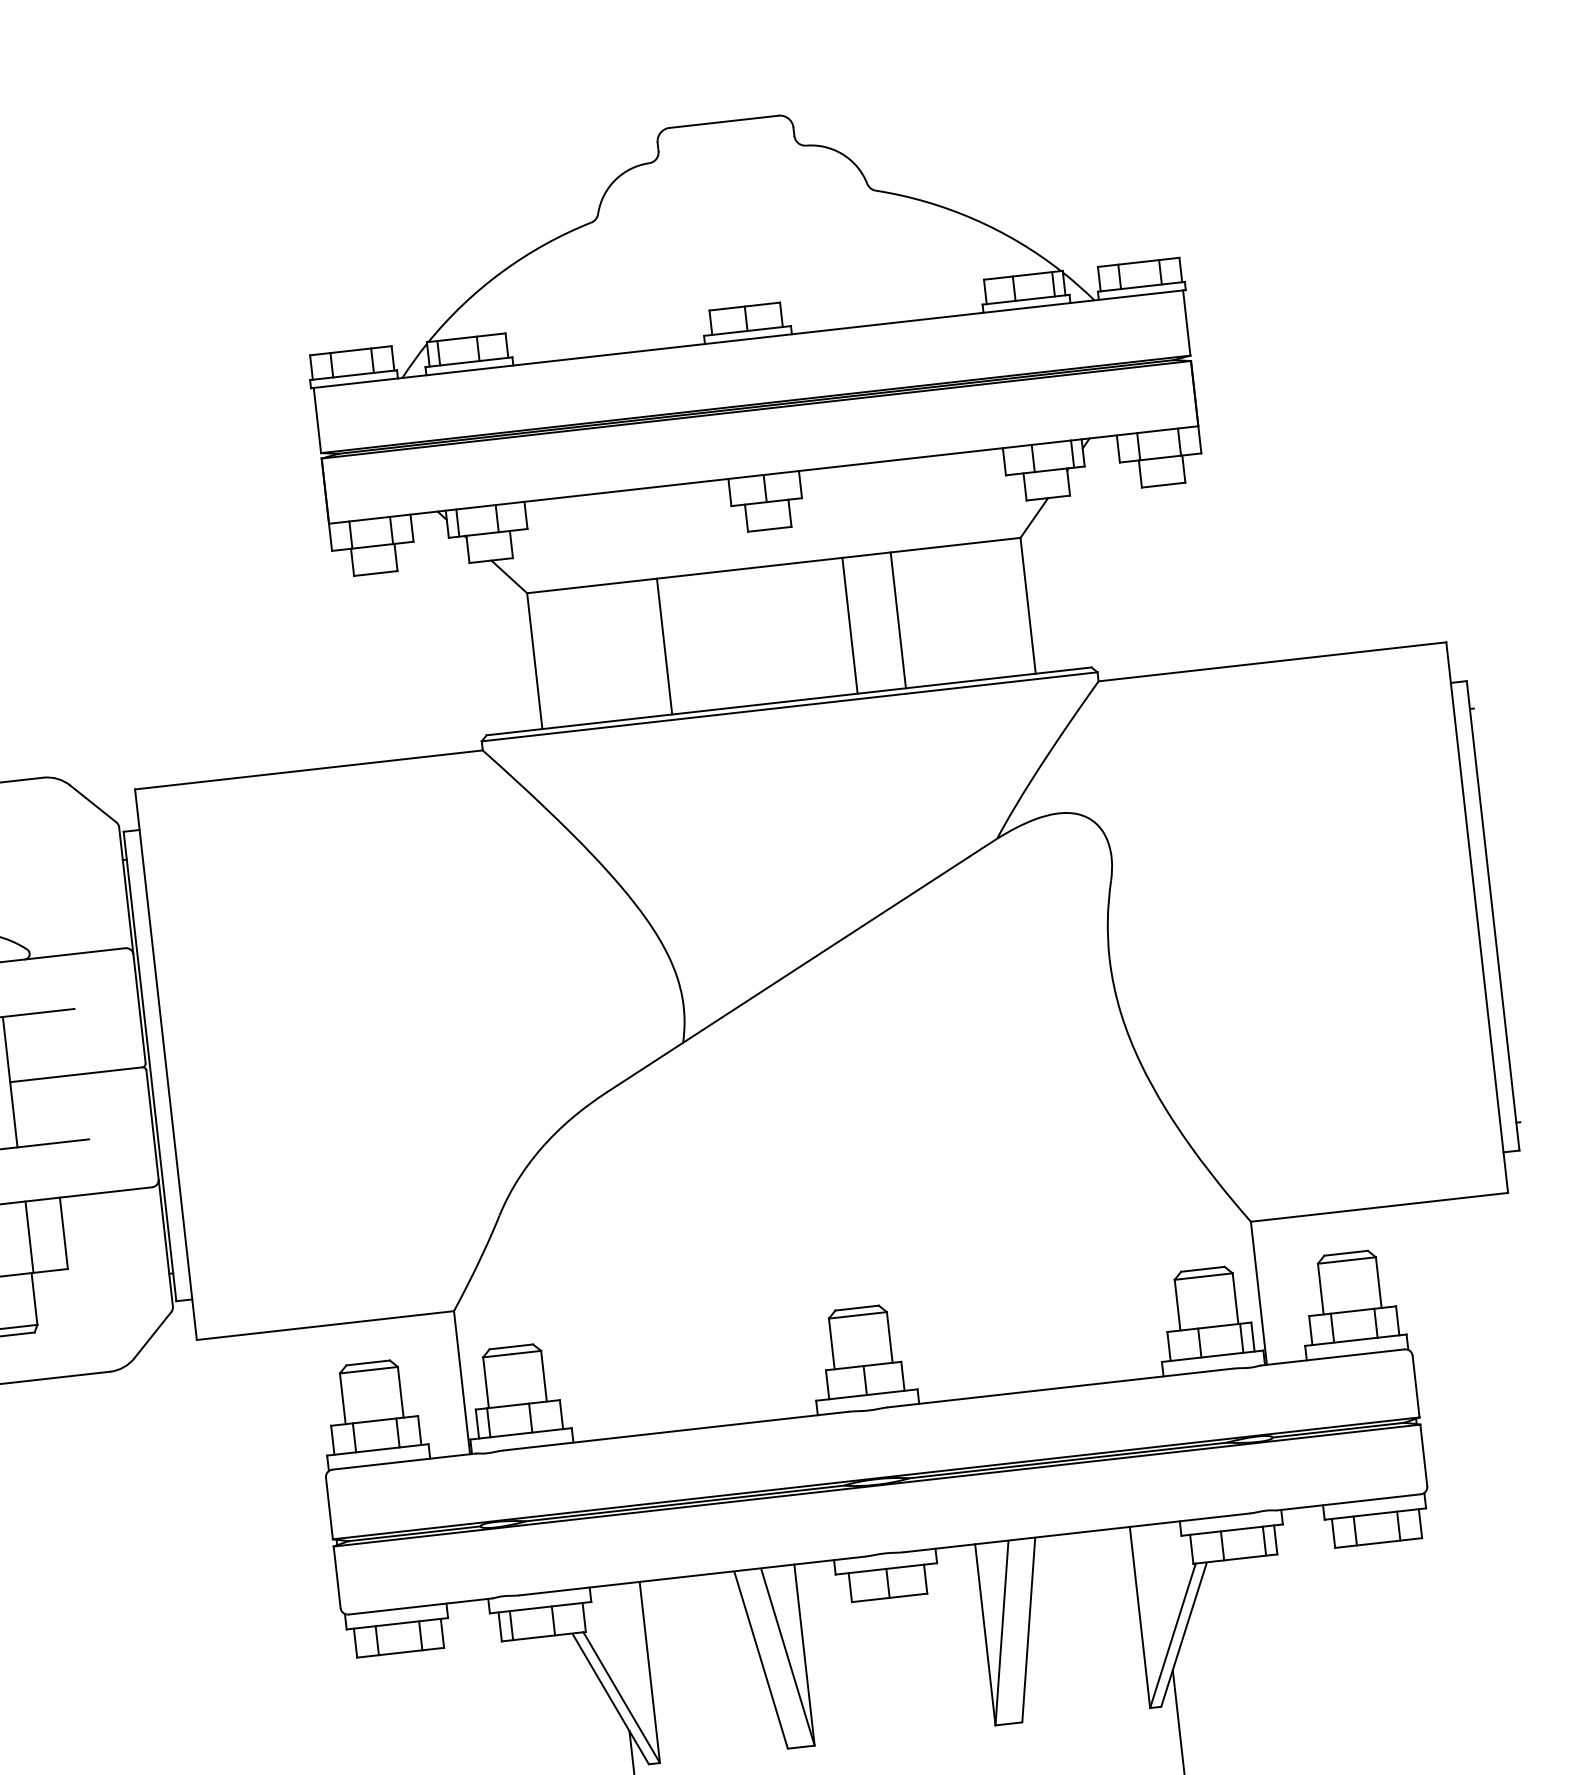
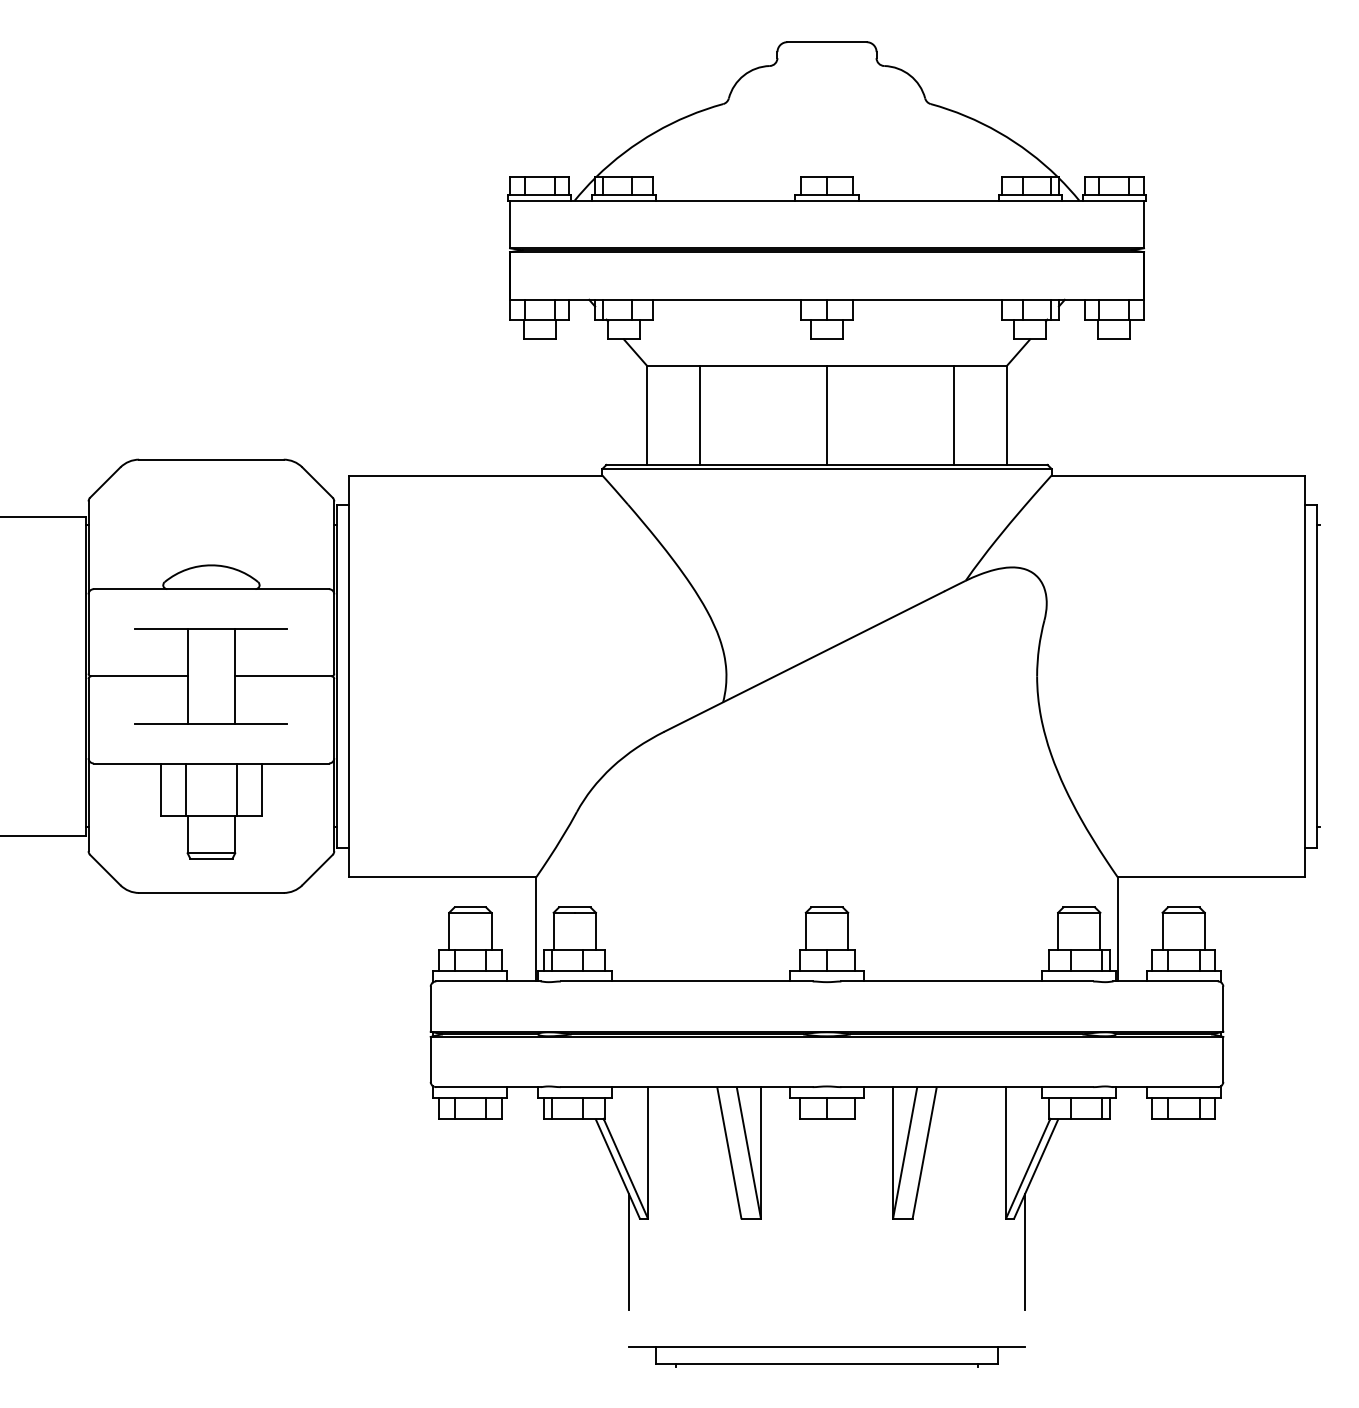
line: (898, 619) -> (954, 414), moved
line: (850, 624) -> (827, 414), moved
line: (664, 645) -> (699, 414), moved

